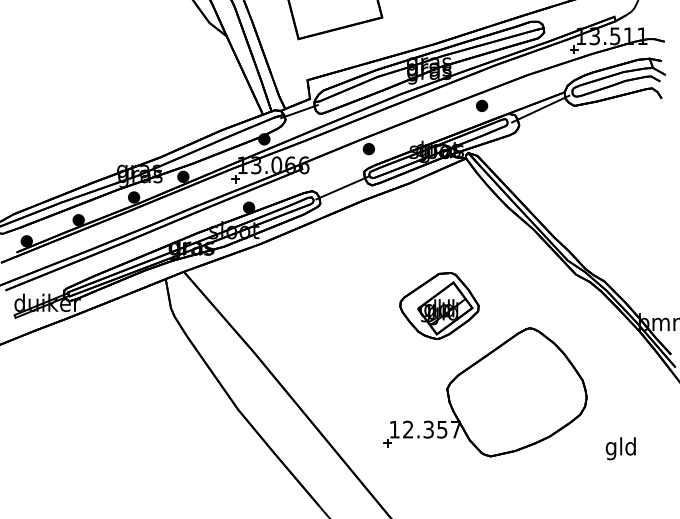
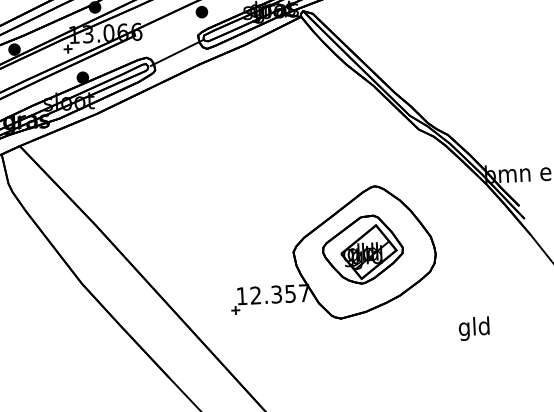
part: (439, 305) -> (362, 249), moved
text: (620, 448) -> (473, 328), moved

